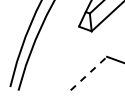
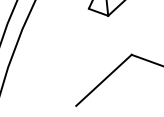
line: (88, 73) -> (103, 80), dashed -> solid

